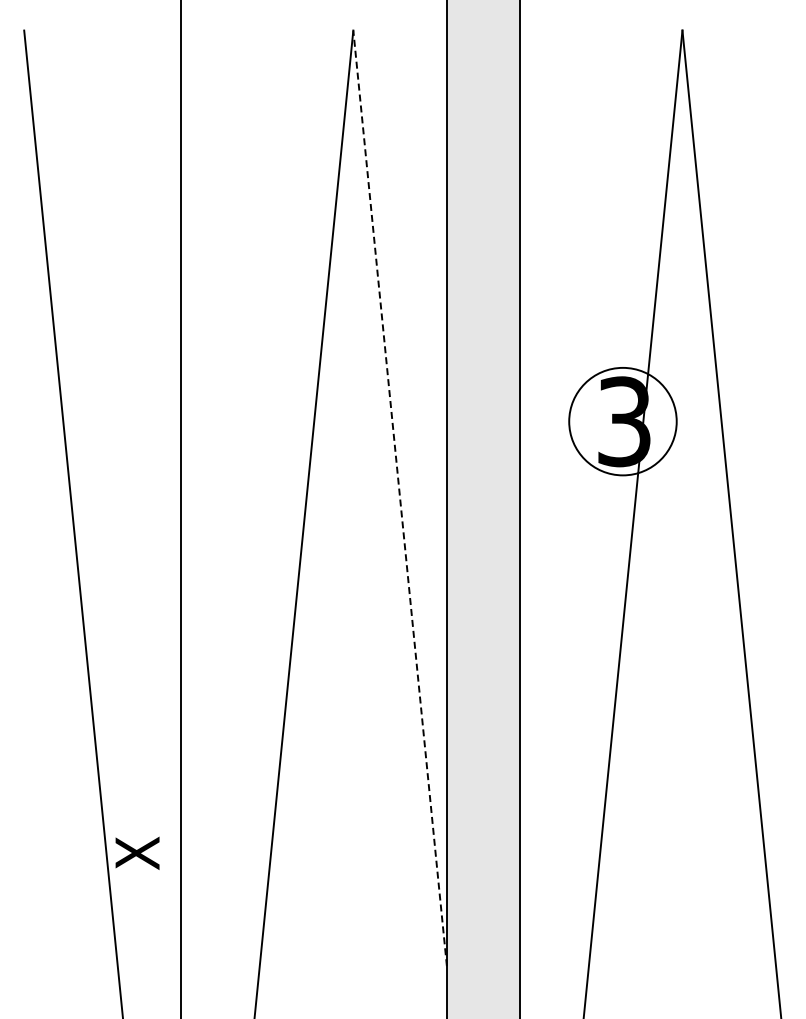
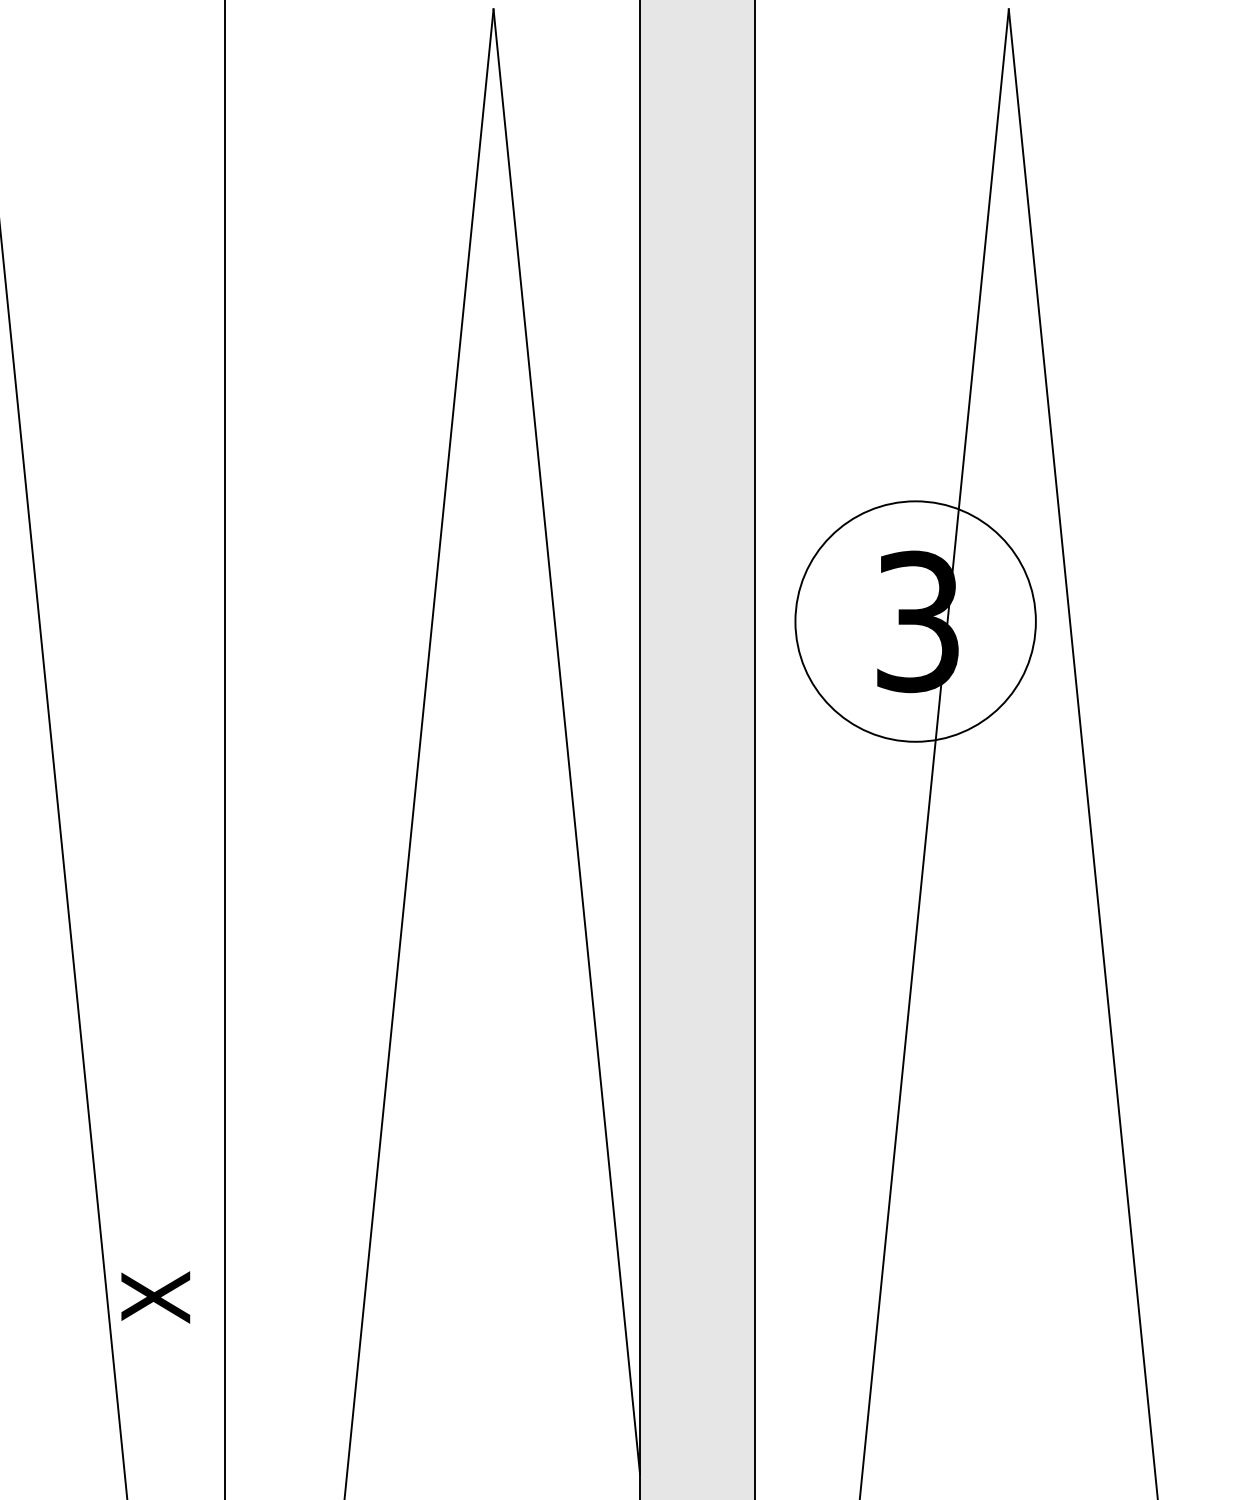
circle: (622, 421) -> (914, 621), size x1.43
line: (400, 497) -> (567, 740), dashed -> solid

